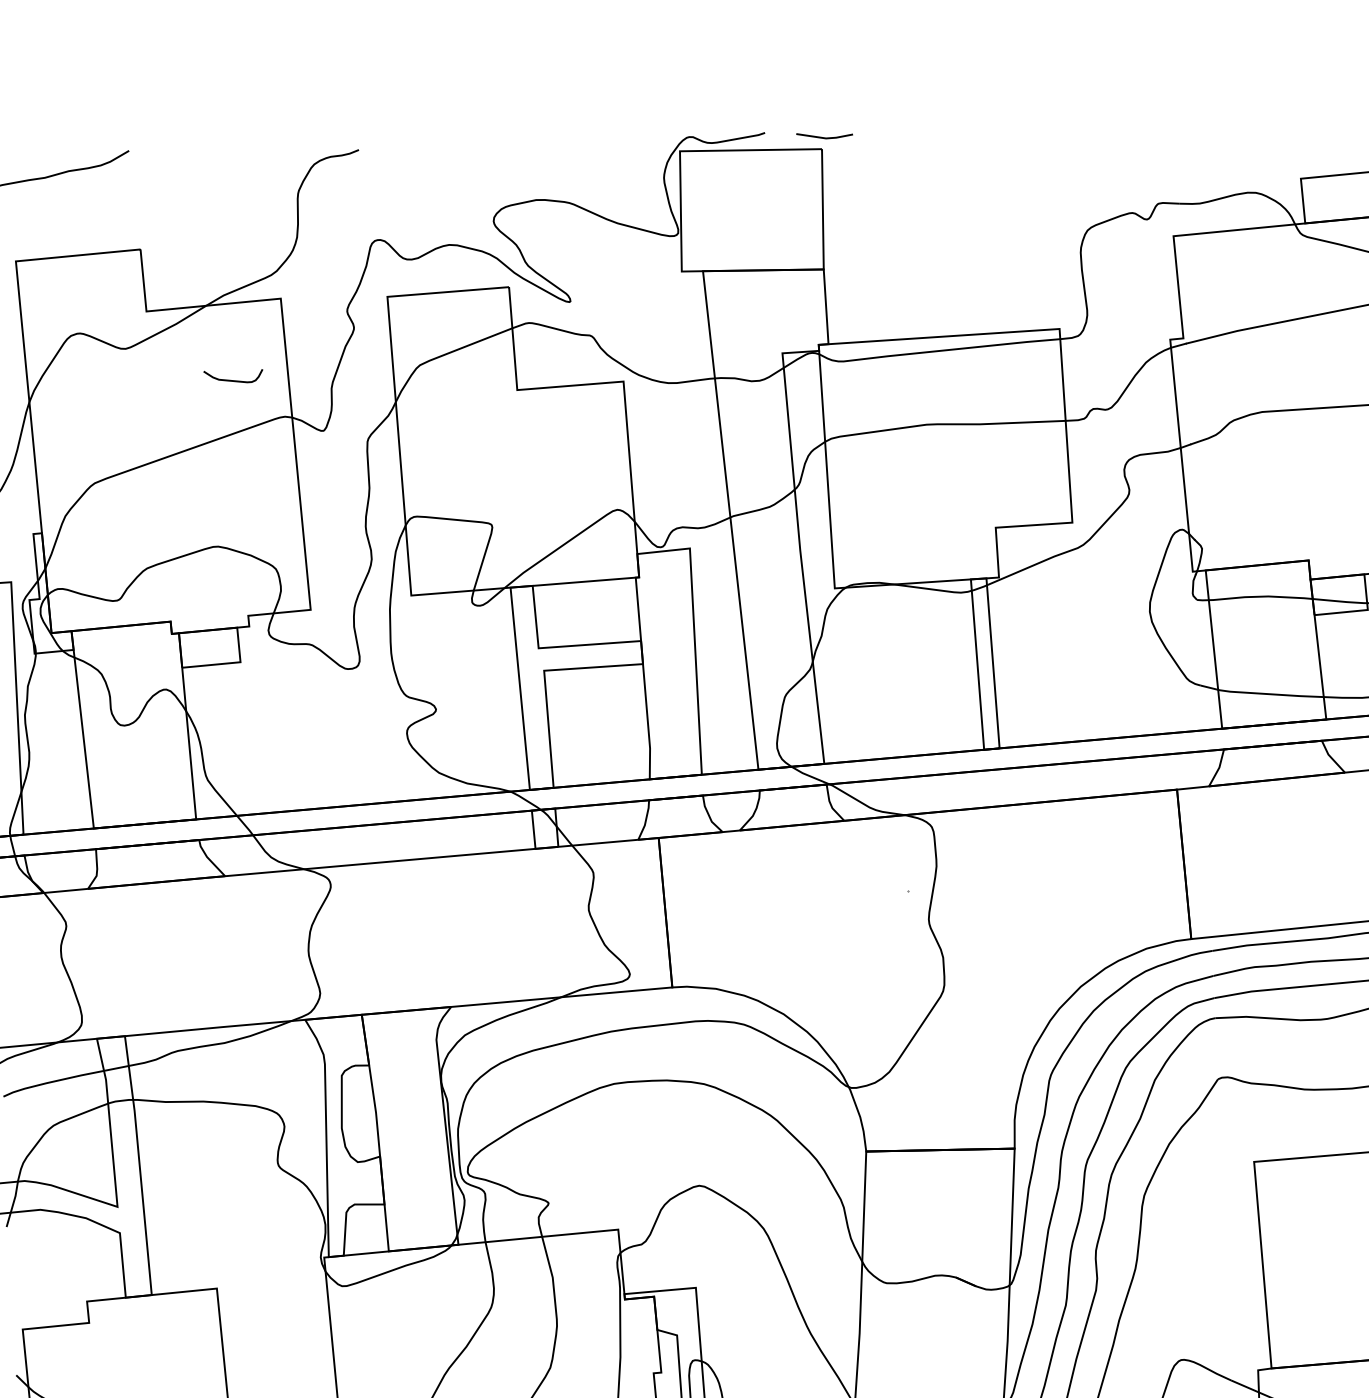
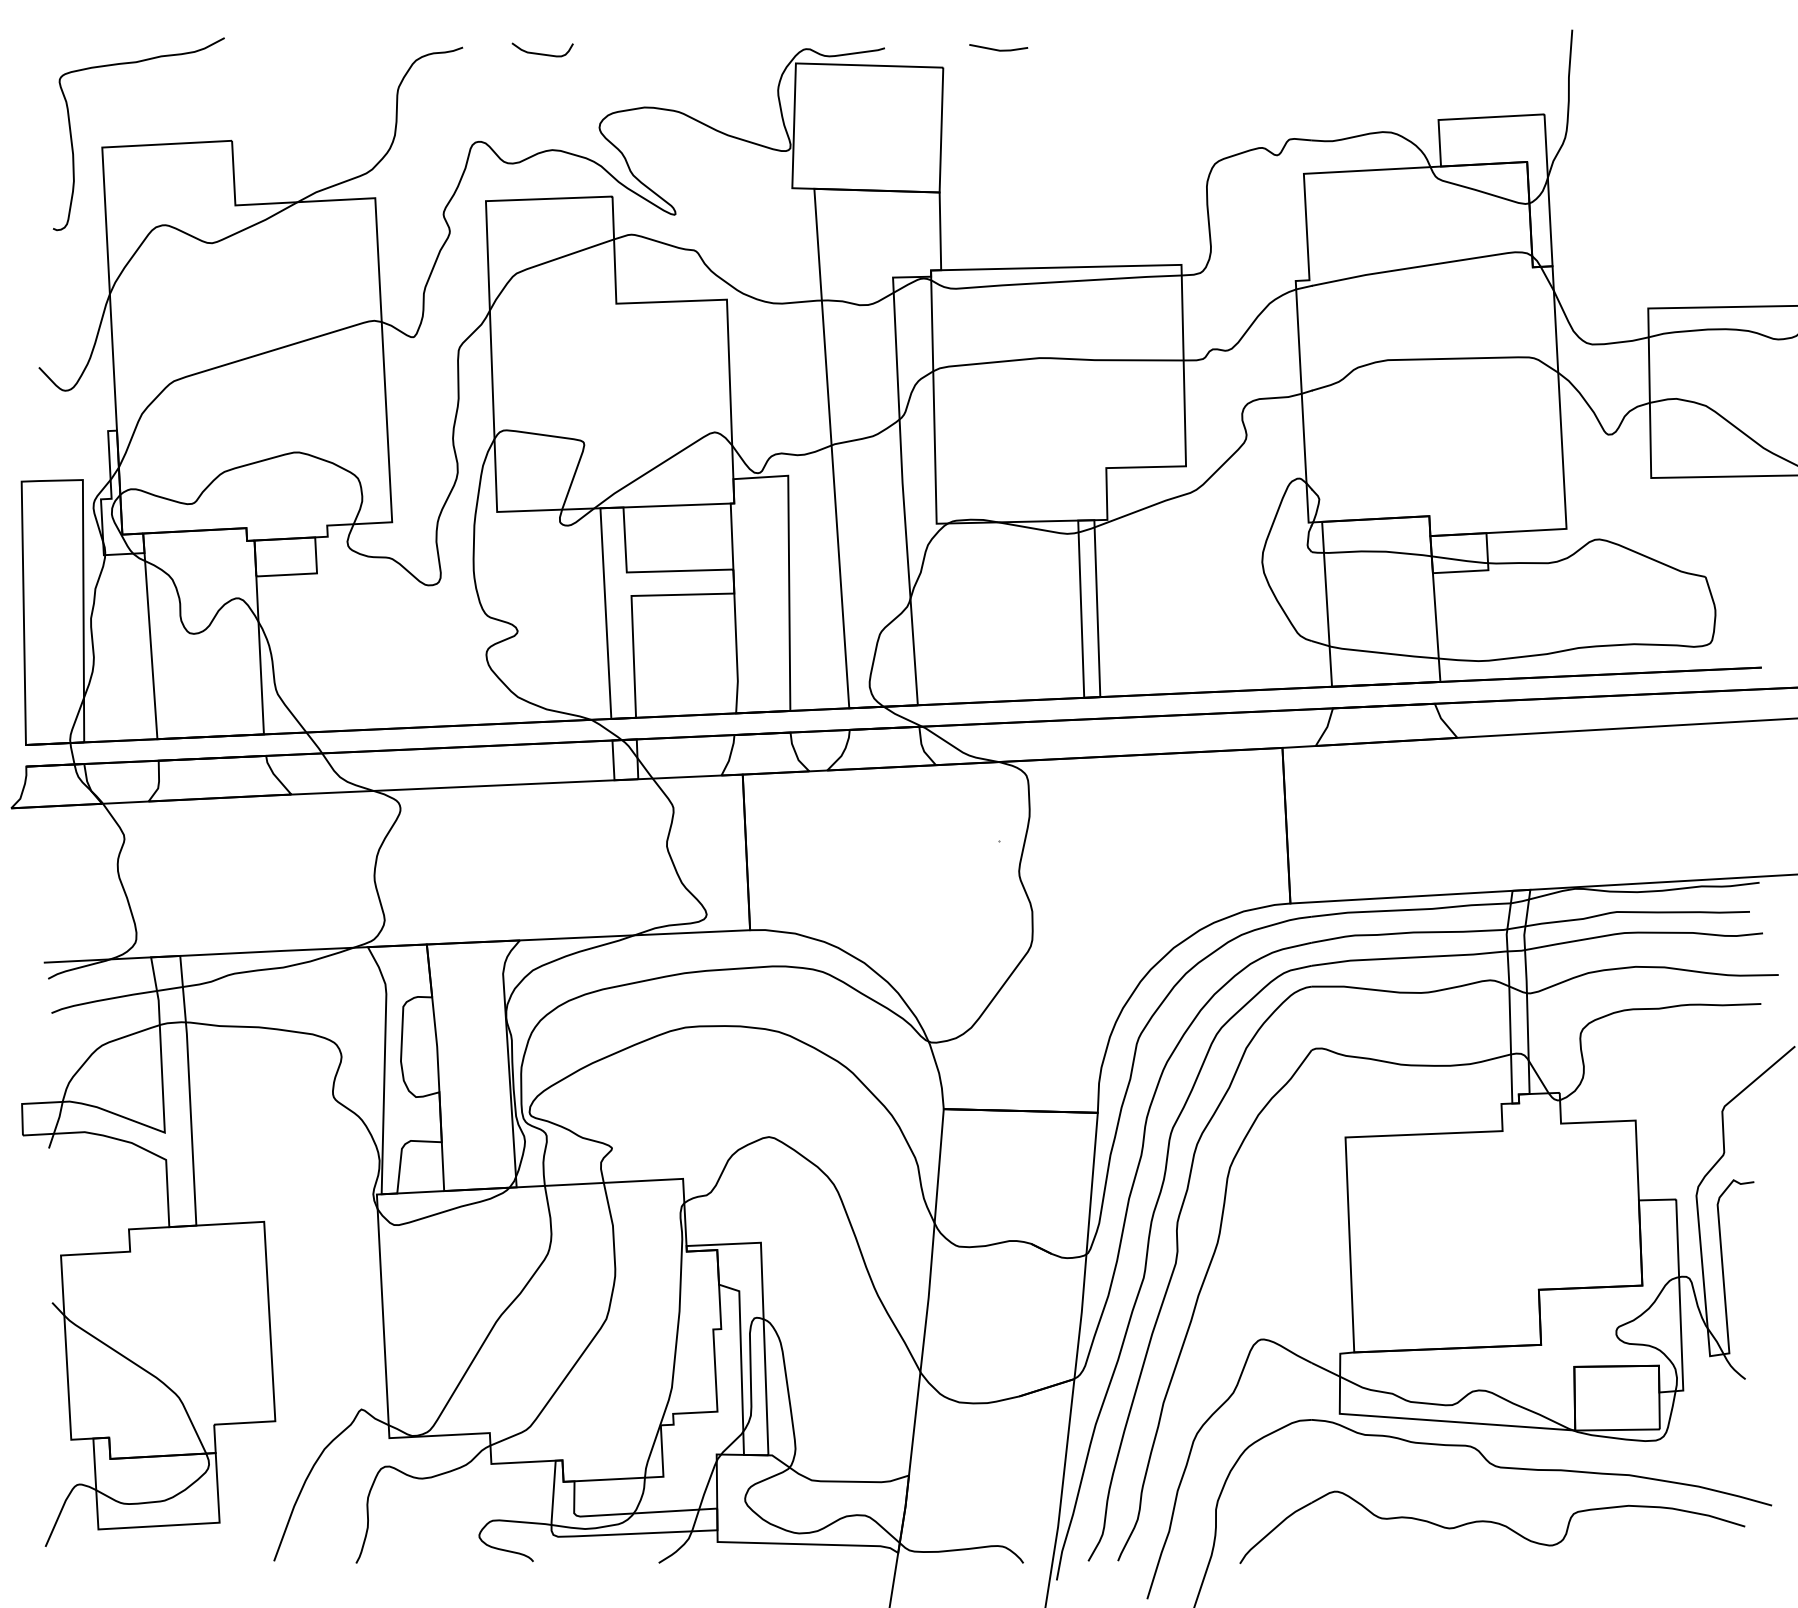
line: (824, 137) -> (998, 49), moved
curve: (233, 380) -> (542, 53), moved

